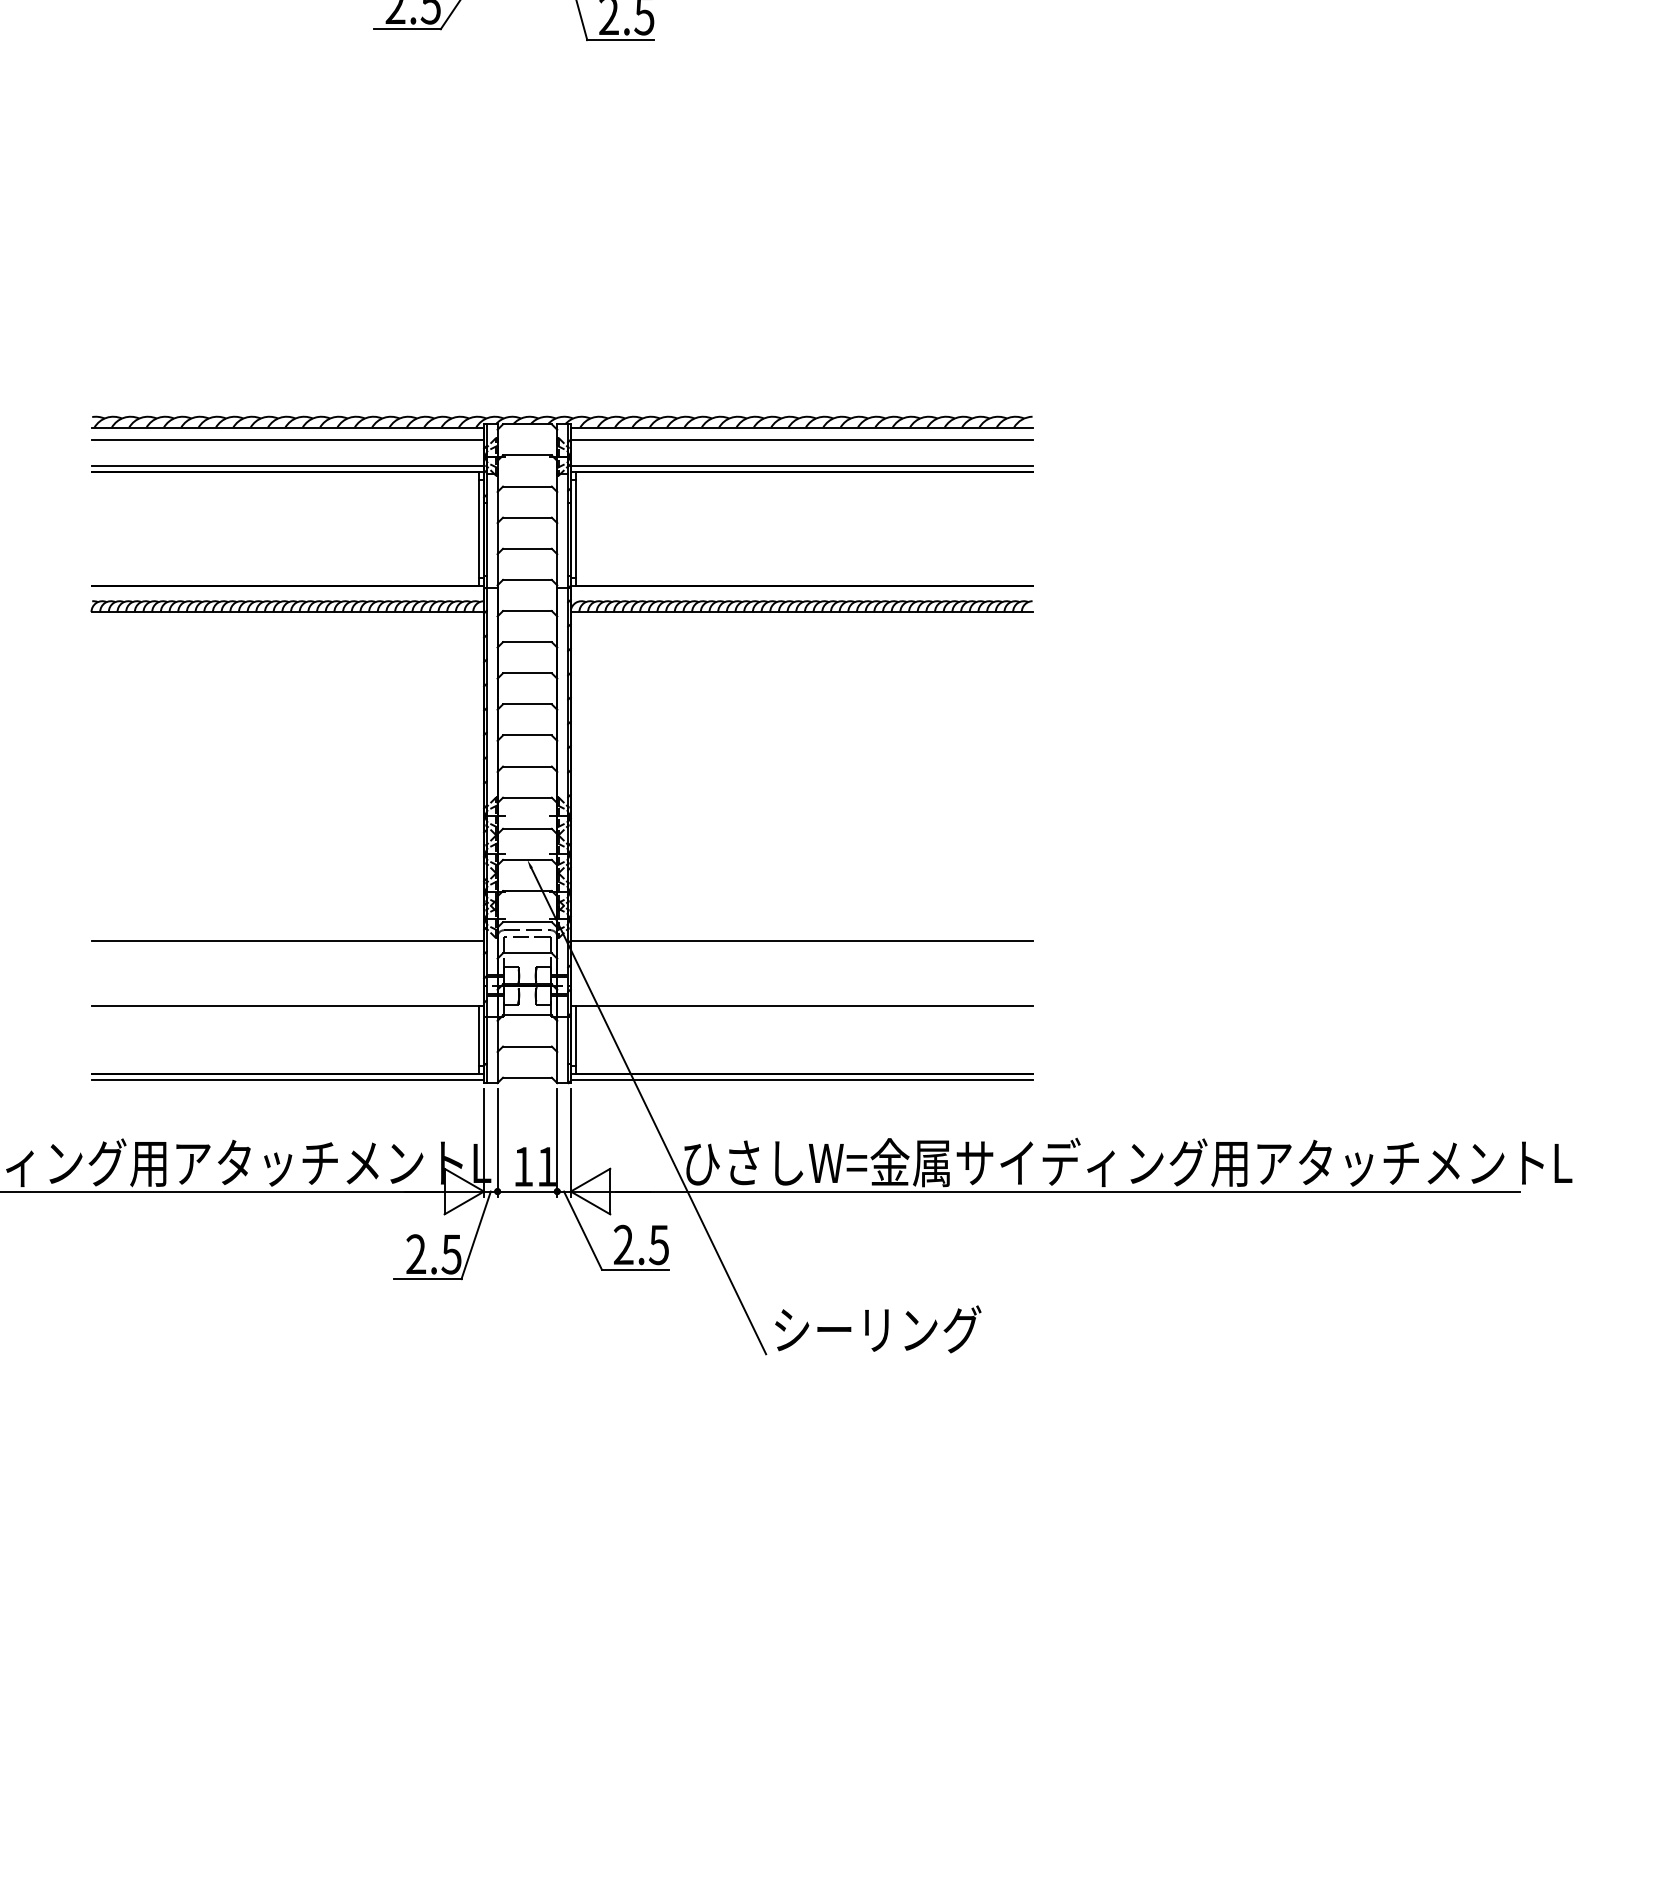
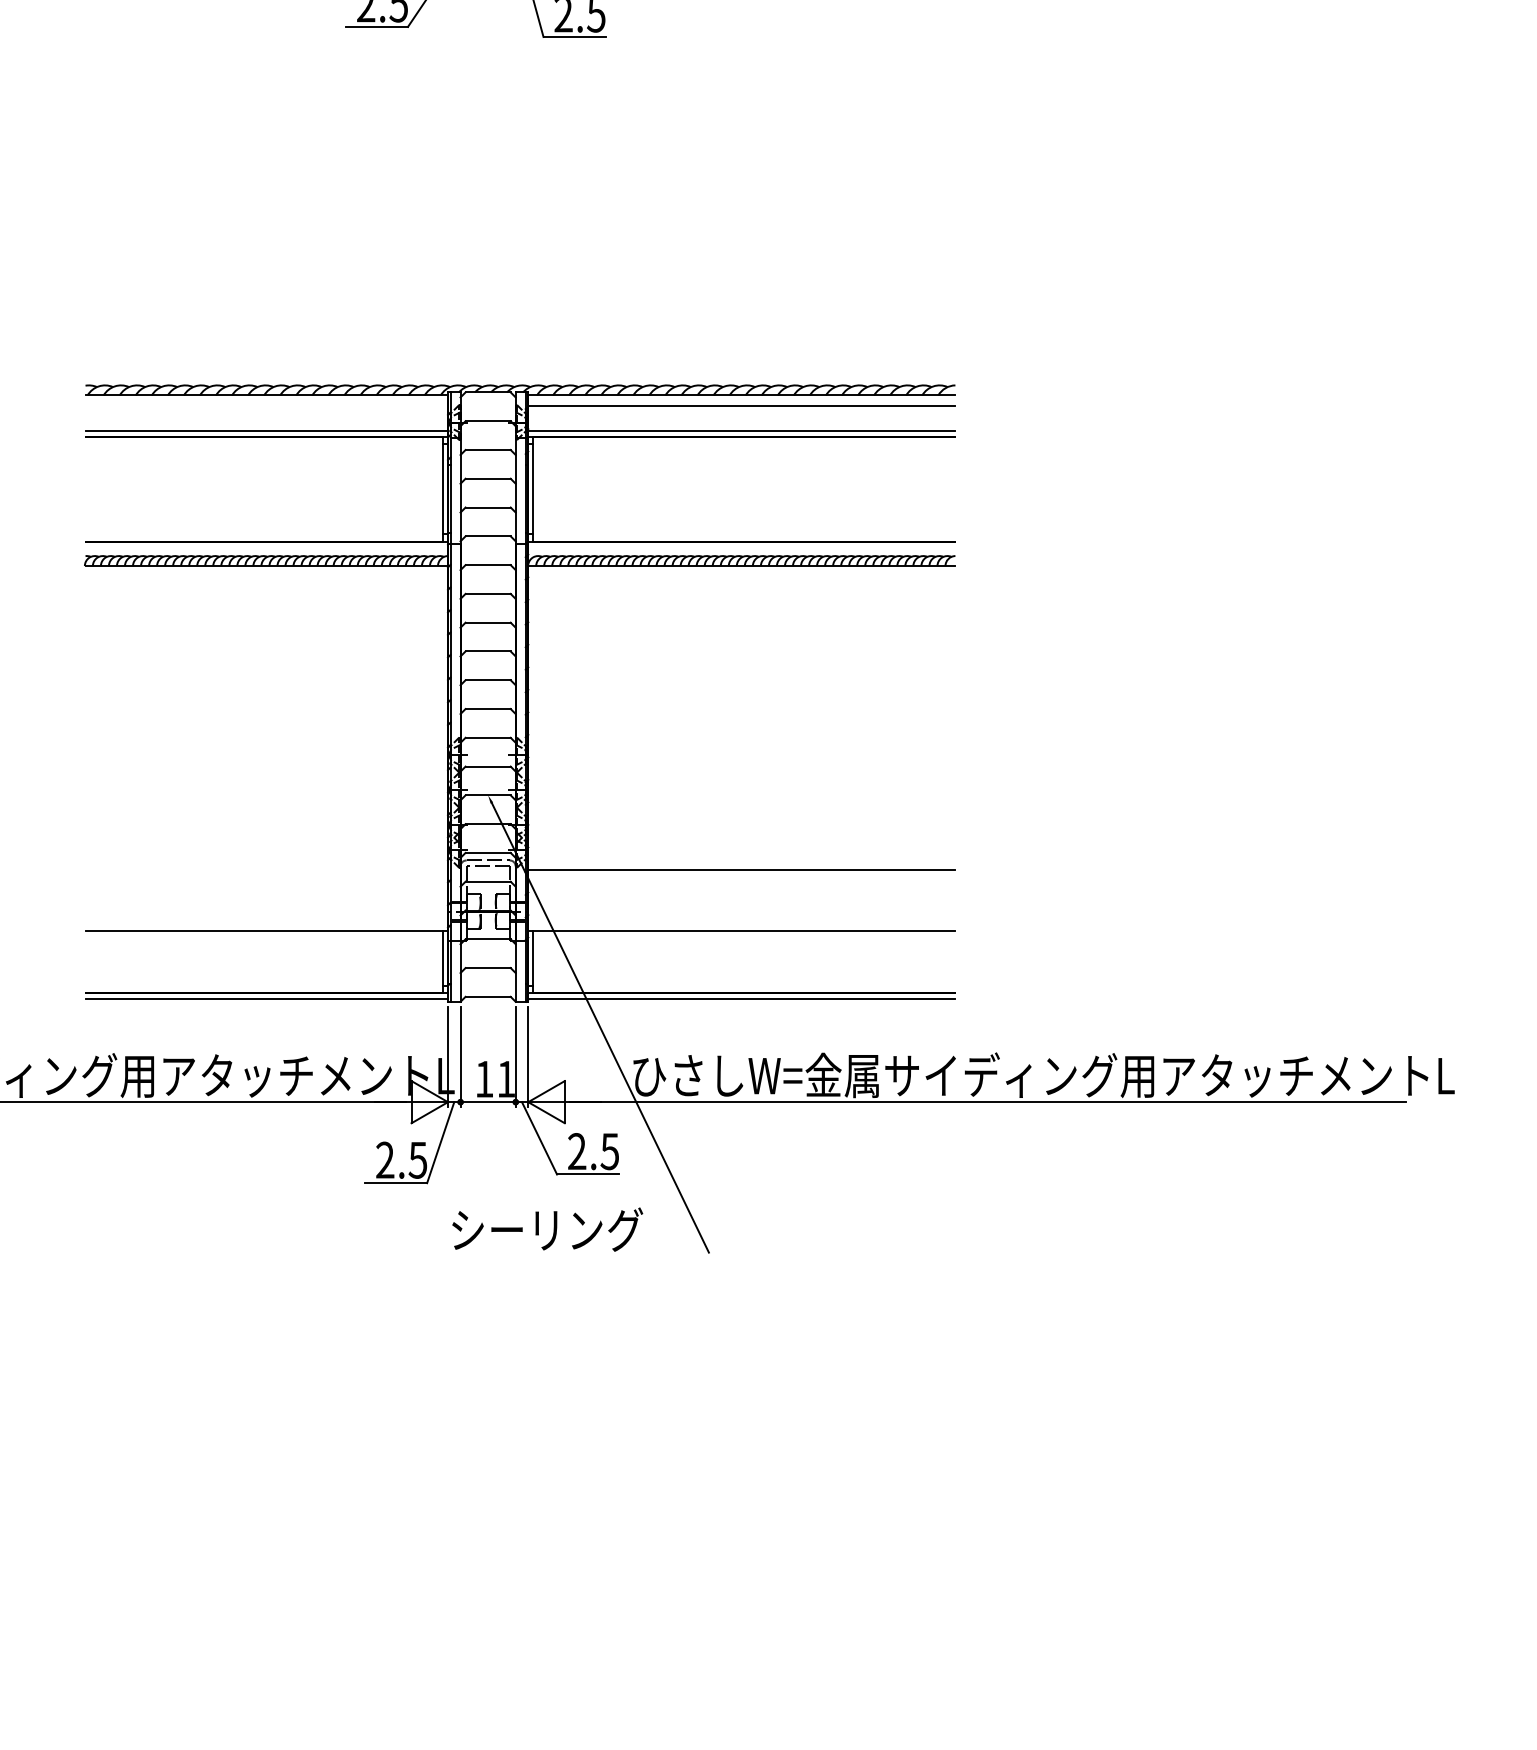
line: (287, 439) -> (266, 406), removed
line: (287, 941) -> (266, 870), removed
text: (878, 1329) -> (547, 1229), moved

